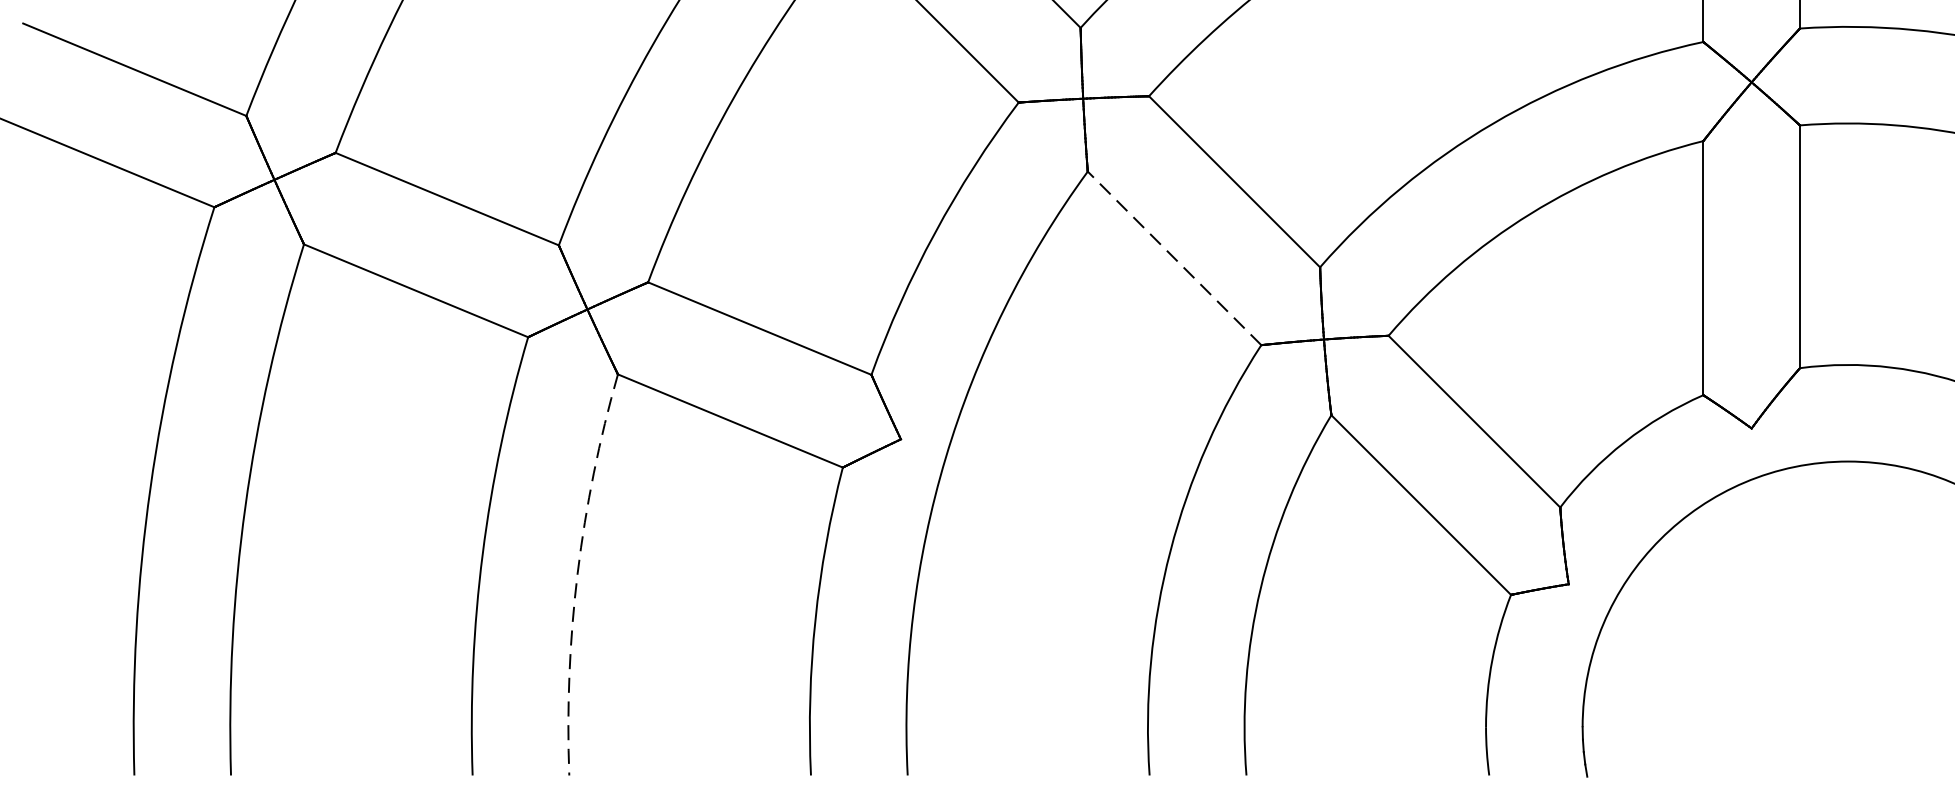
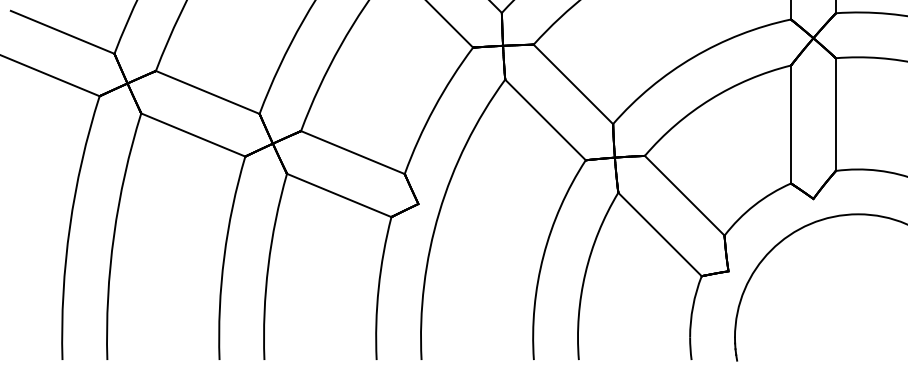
line: (1174, 257) -> (545, 119), dashed -> solid
arc: (578, 573) -> (268, 266), dashed -> solid

